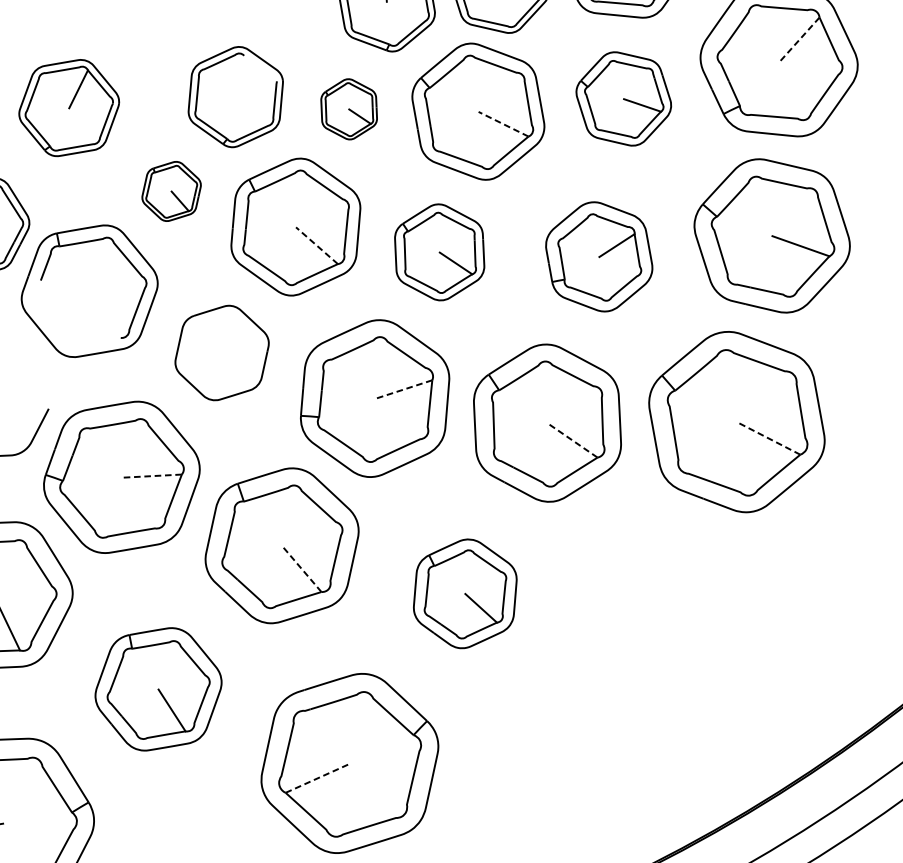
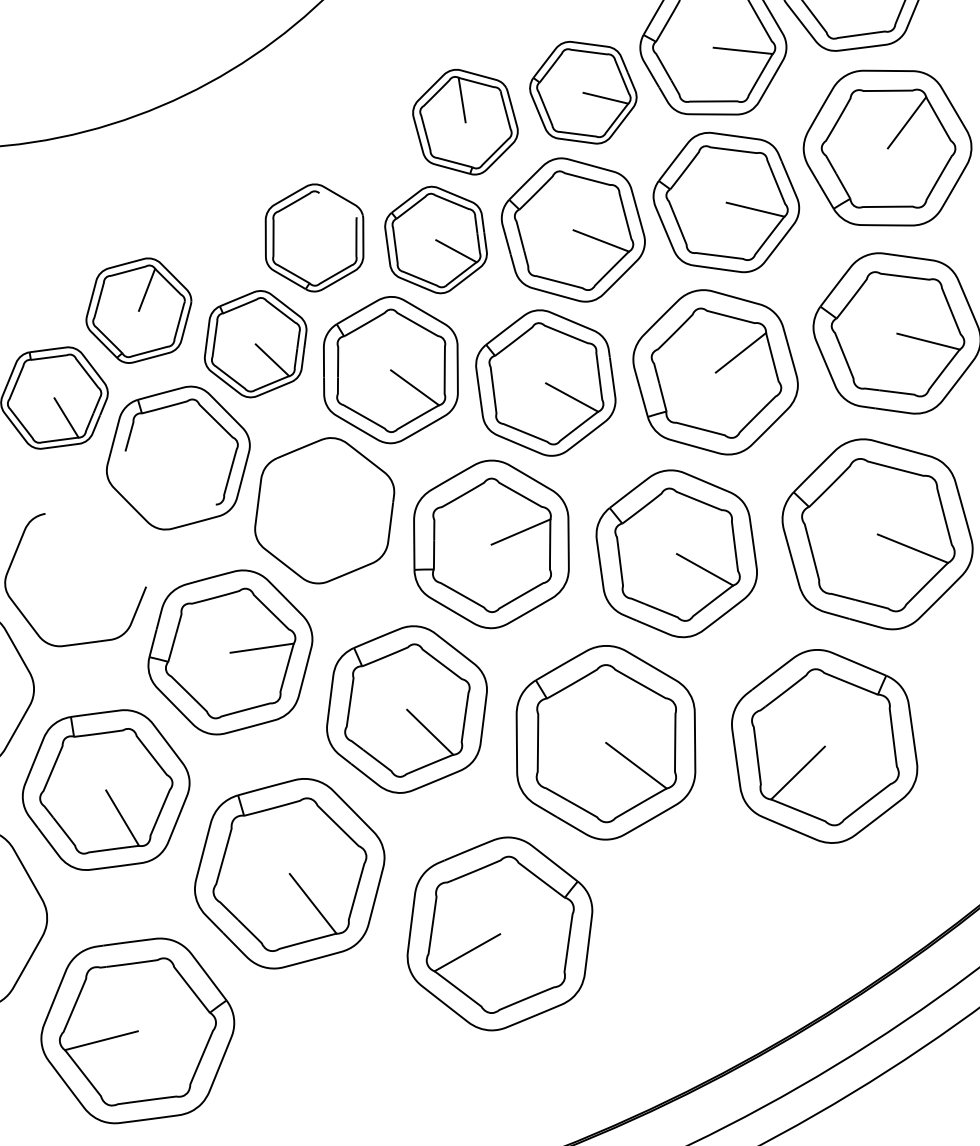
line: (799, 39) -> (907, 122), dashed -> solid
part: (623, 98) -> (726, 202), size x1.43
part: (68, 107) -> (138, 310), moved
part: (348, 108) -> (435, 239), size x1.67
line: (503, 123) -> (601, 240), dashed -> solid
part: (171, 191) -> (255, 344), size x1.67
line: (317, 245) -> (415, 387), dashed -> solid
part: (439, 251) -> (545, 382), size x1.43
part: (599, 256) -> (715, 372), size x1.43
part: (221, 352) -> (324, 510), size x1.43
line: (404, 390) -> (521, 532), dashed -> solid
line: (768, 438) -> (912, 548), dashed -> solid
line: (572, 440) -> (704, 569), dashed -> solid
line: (152, 476) -> (262, 648), dashed -> solid
line: (301, 568) -> (429, 731), dashed -> solid
part: (464, 593) -> (605, 742), size x1.67
part: (669, 615) -> (824, 746), added
part: (158, 689) -> (289, 873), size x1.43
line: (317, 778) -> (467, 952), dashed -> solid

